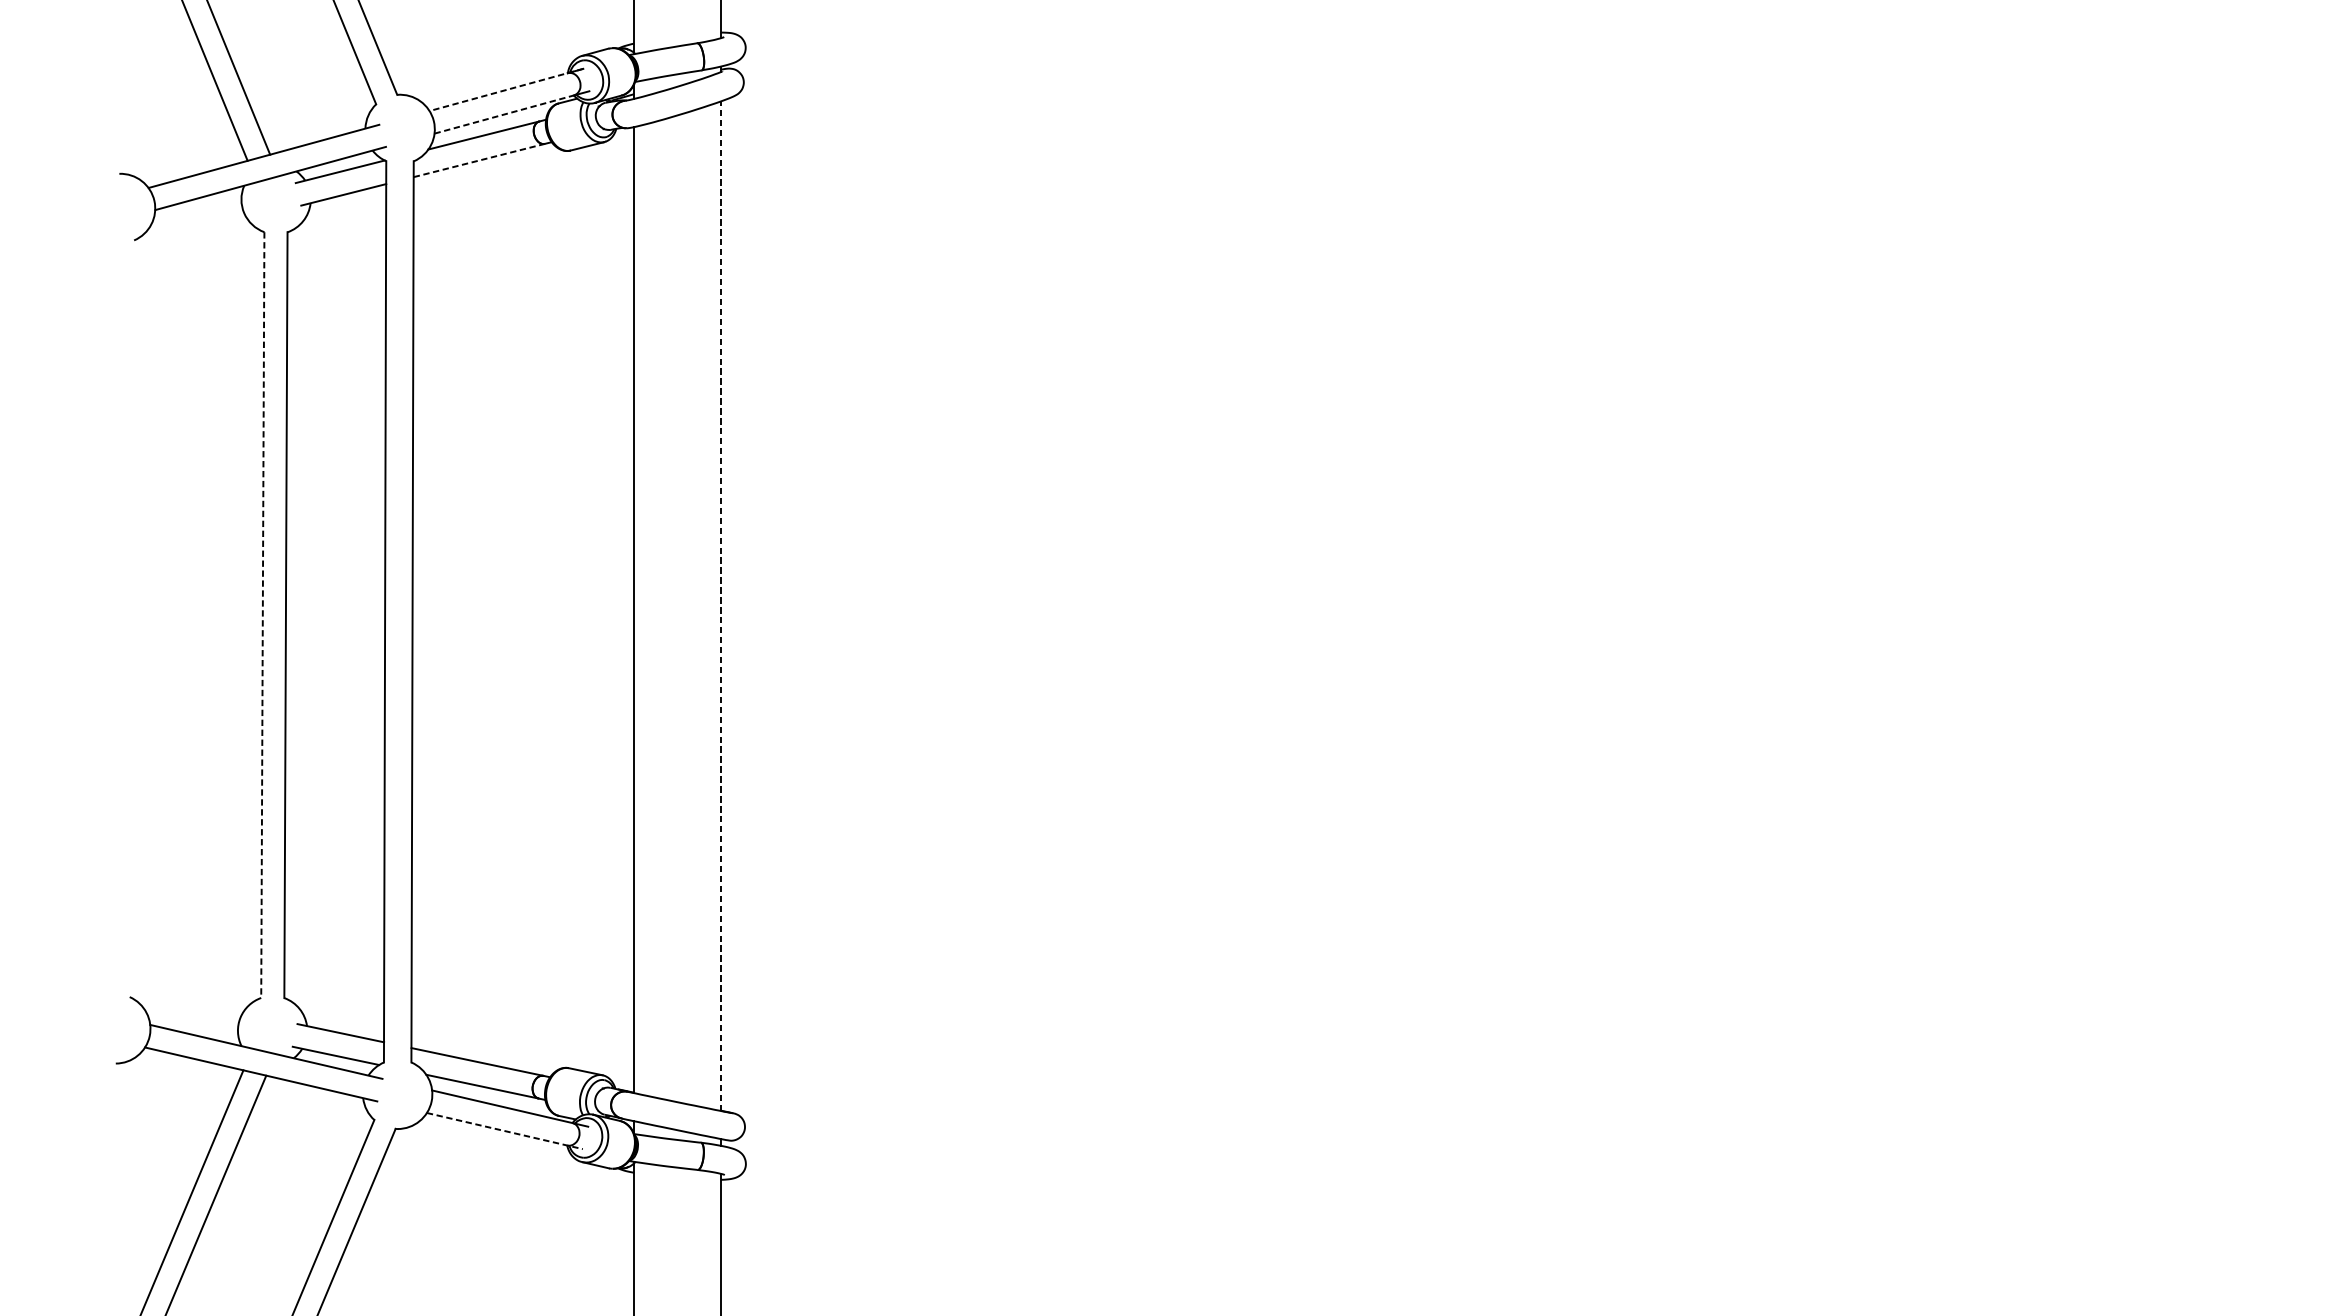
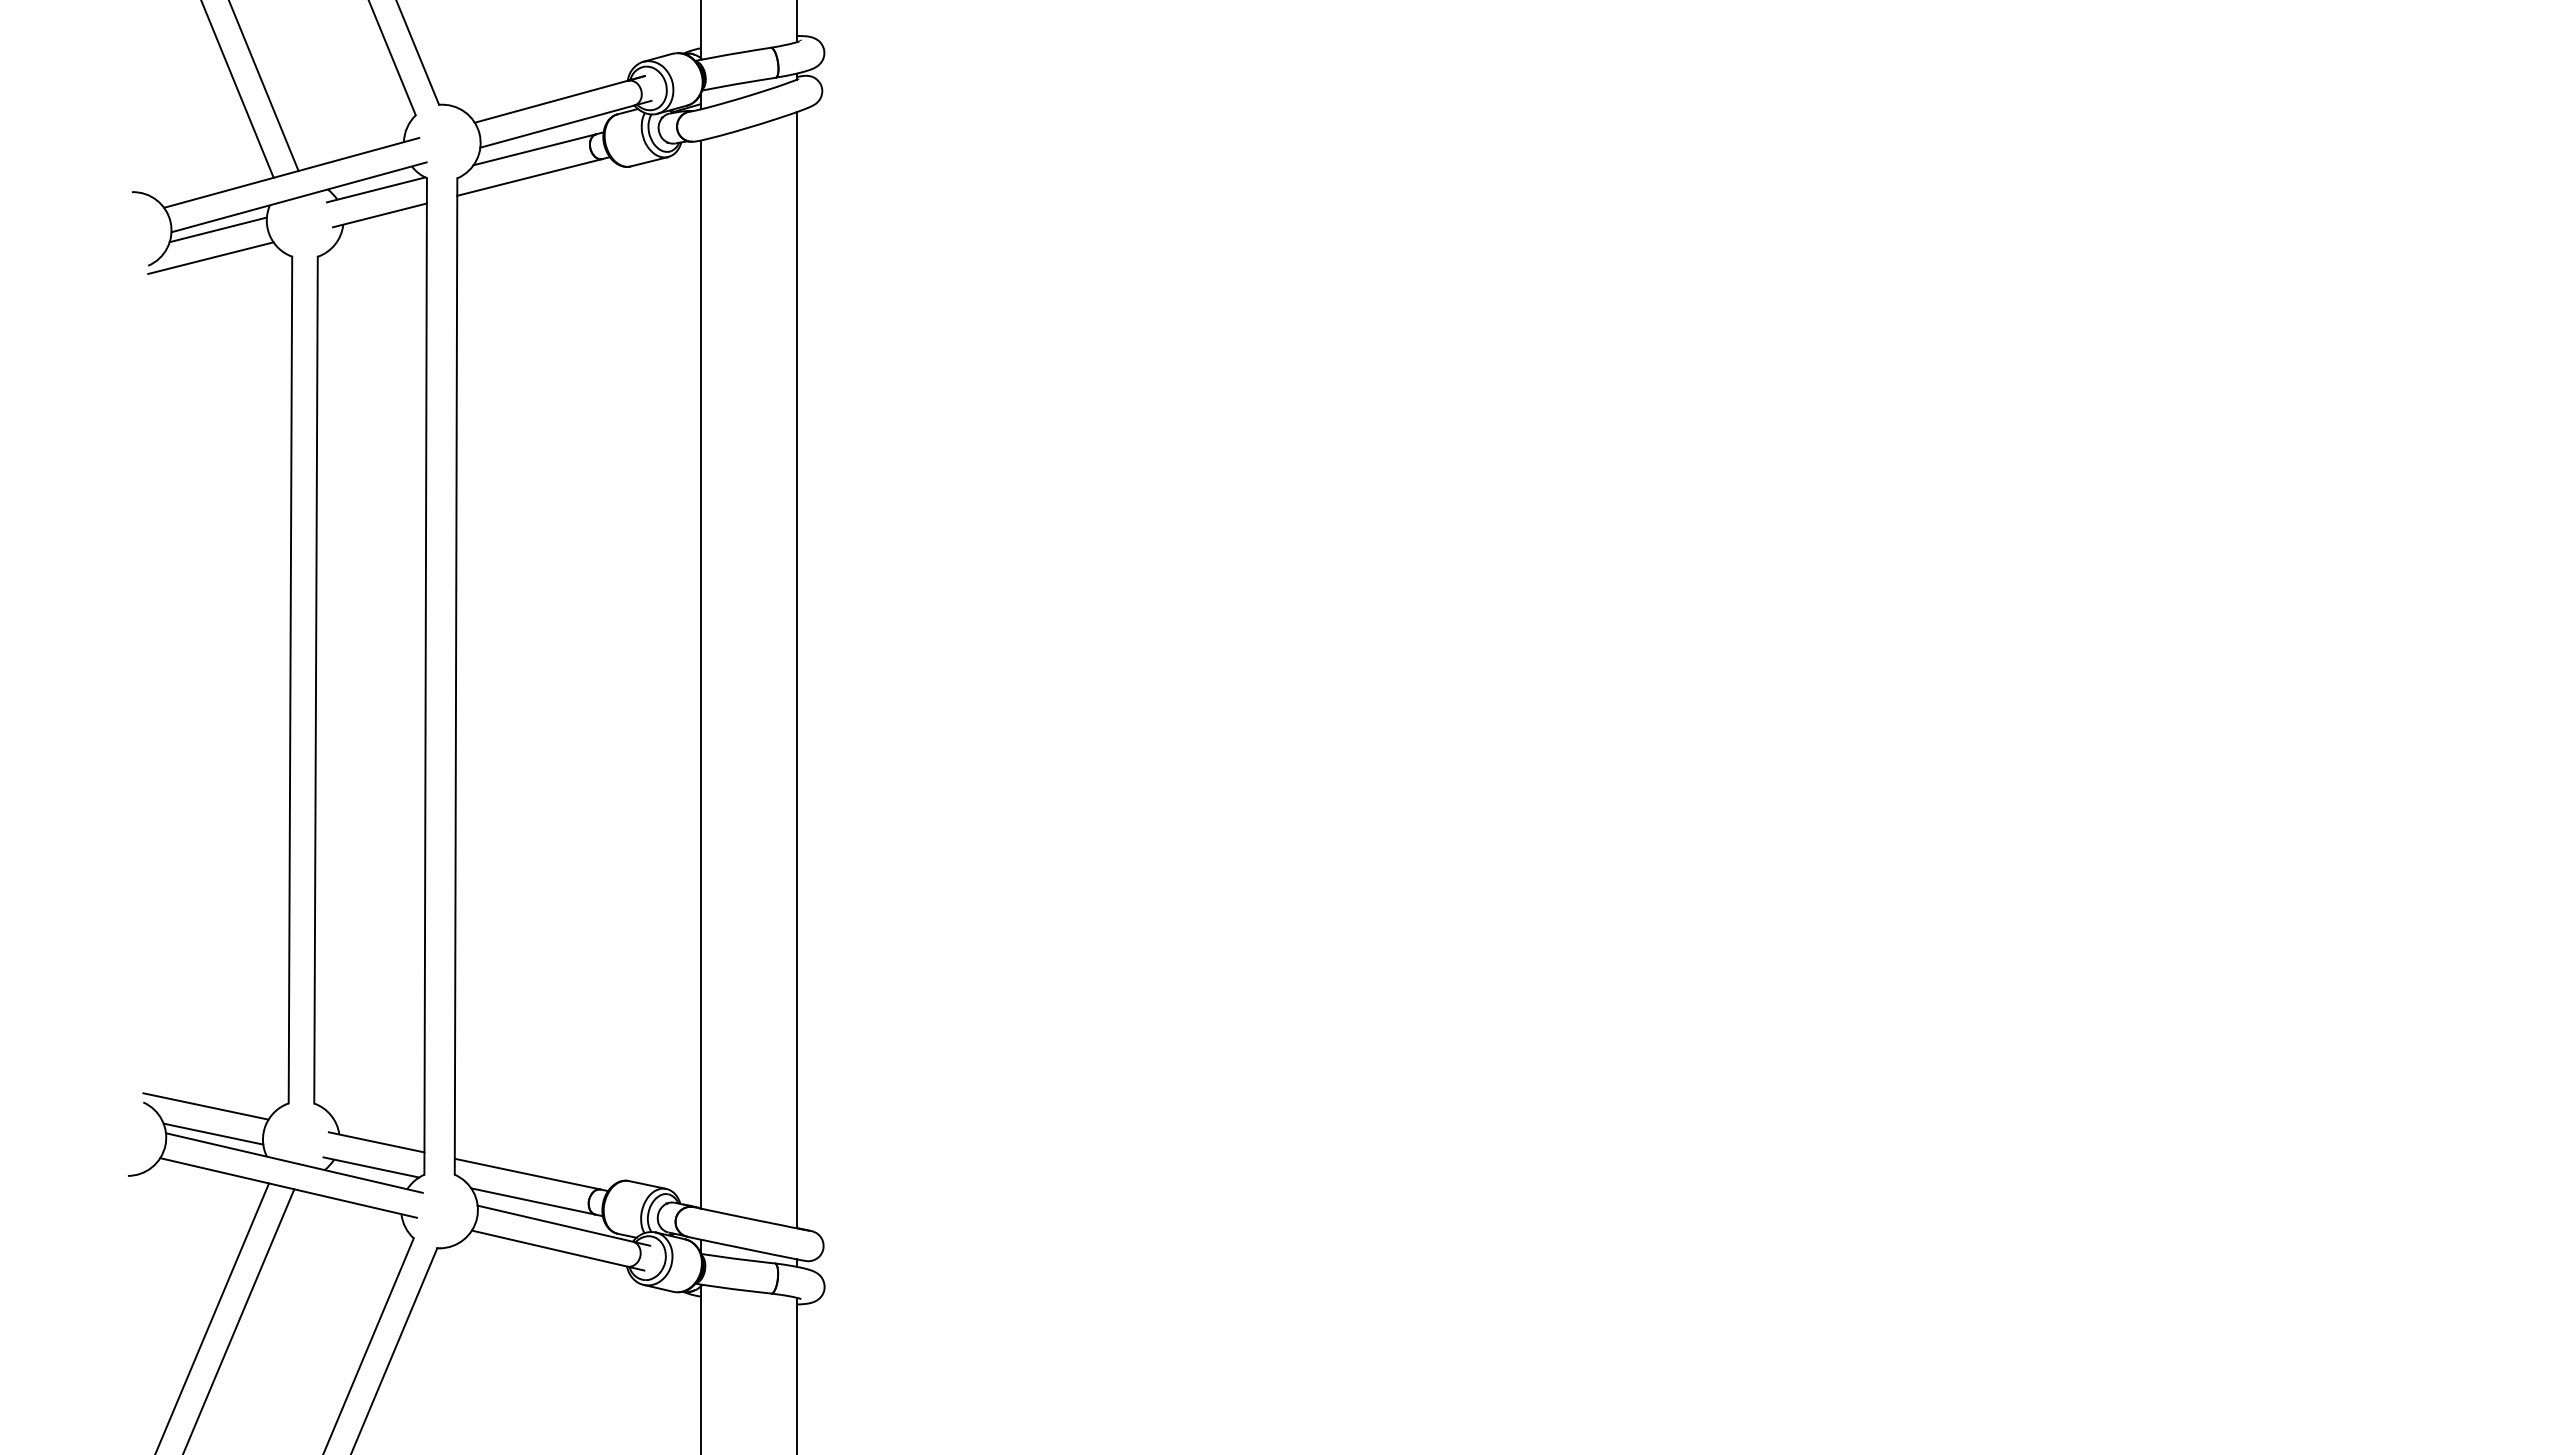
line: (506, 90) -> (559, 99), dashed -> solid
line: (504, 114) -> (557, 126), dashed -> solid
line: (479, 160) -> (529, 177), dashed -> solid
line: (196, 207) -> (217, 229), added
line: (190, 232) -> (210, 257), added
line: (720, 605) -> (796, 669), dashed -> solid
line: (262, 615) -> (290, 680), dashed -> solid
line: (185, 1000) -> (205, 1106), added
line: (193, 1025) -> (213, 1133), added
line: (505, 1131) -> (558, 1250), dashed -> solid

